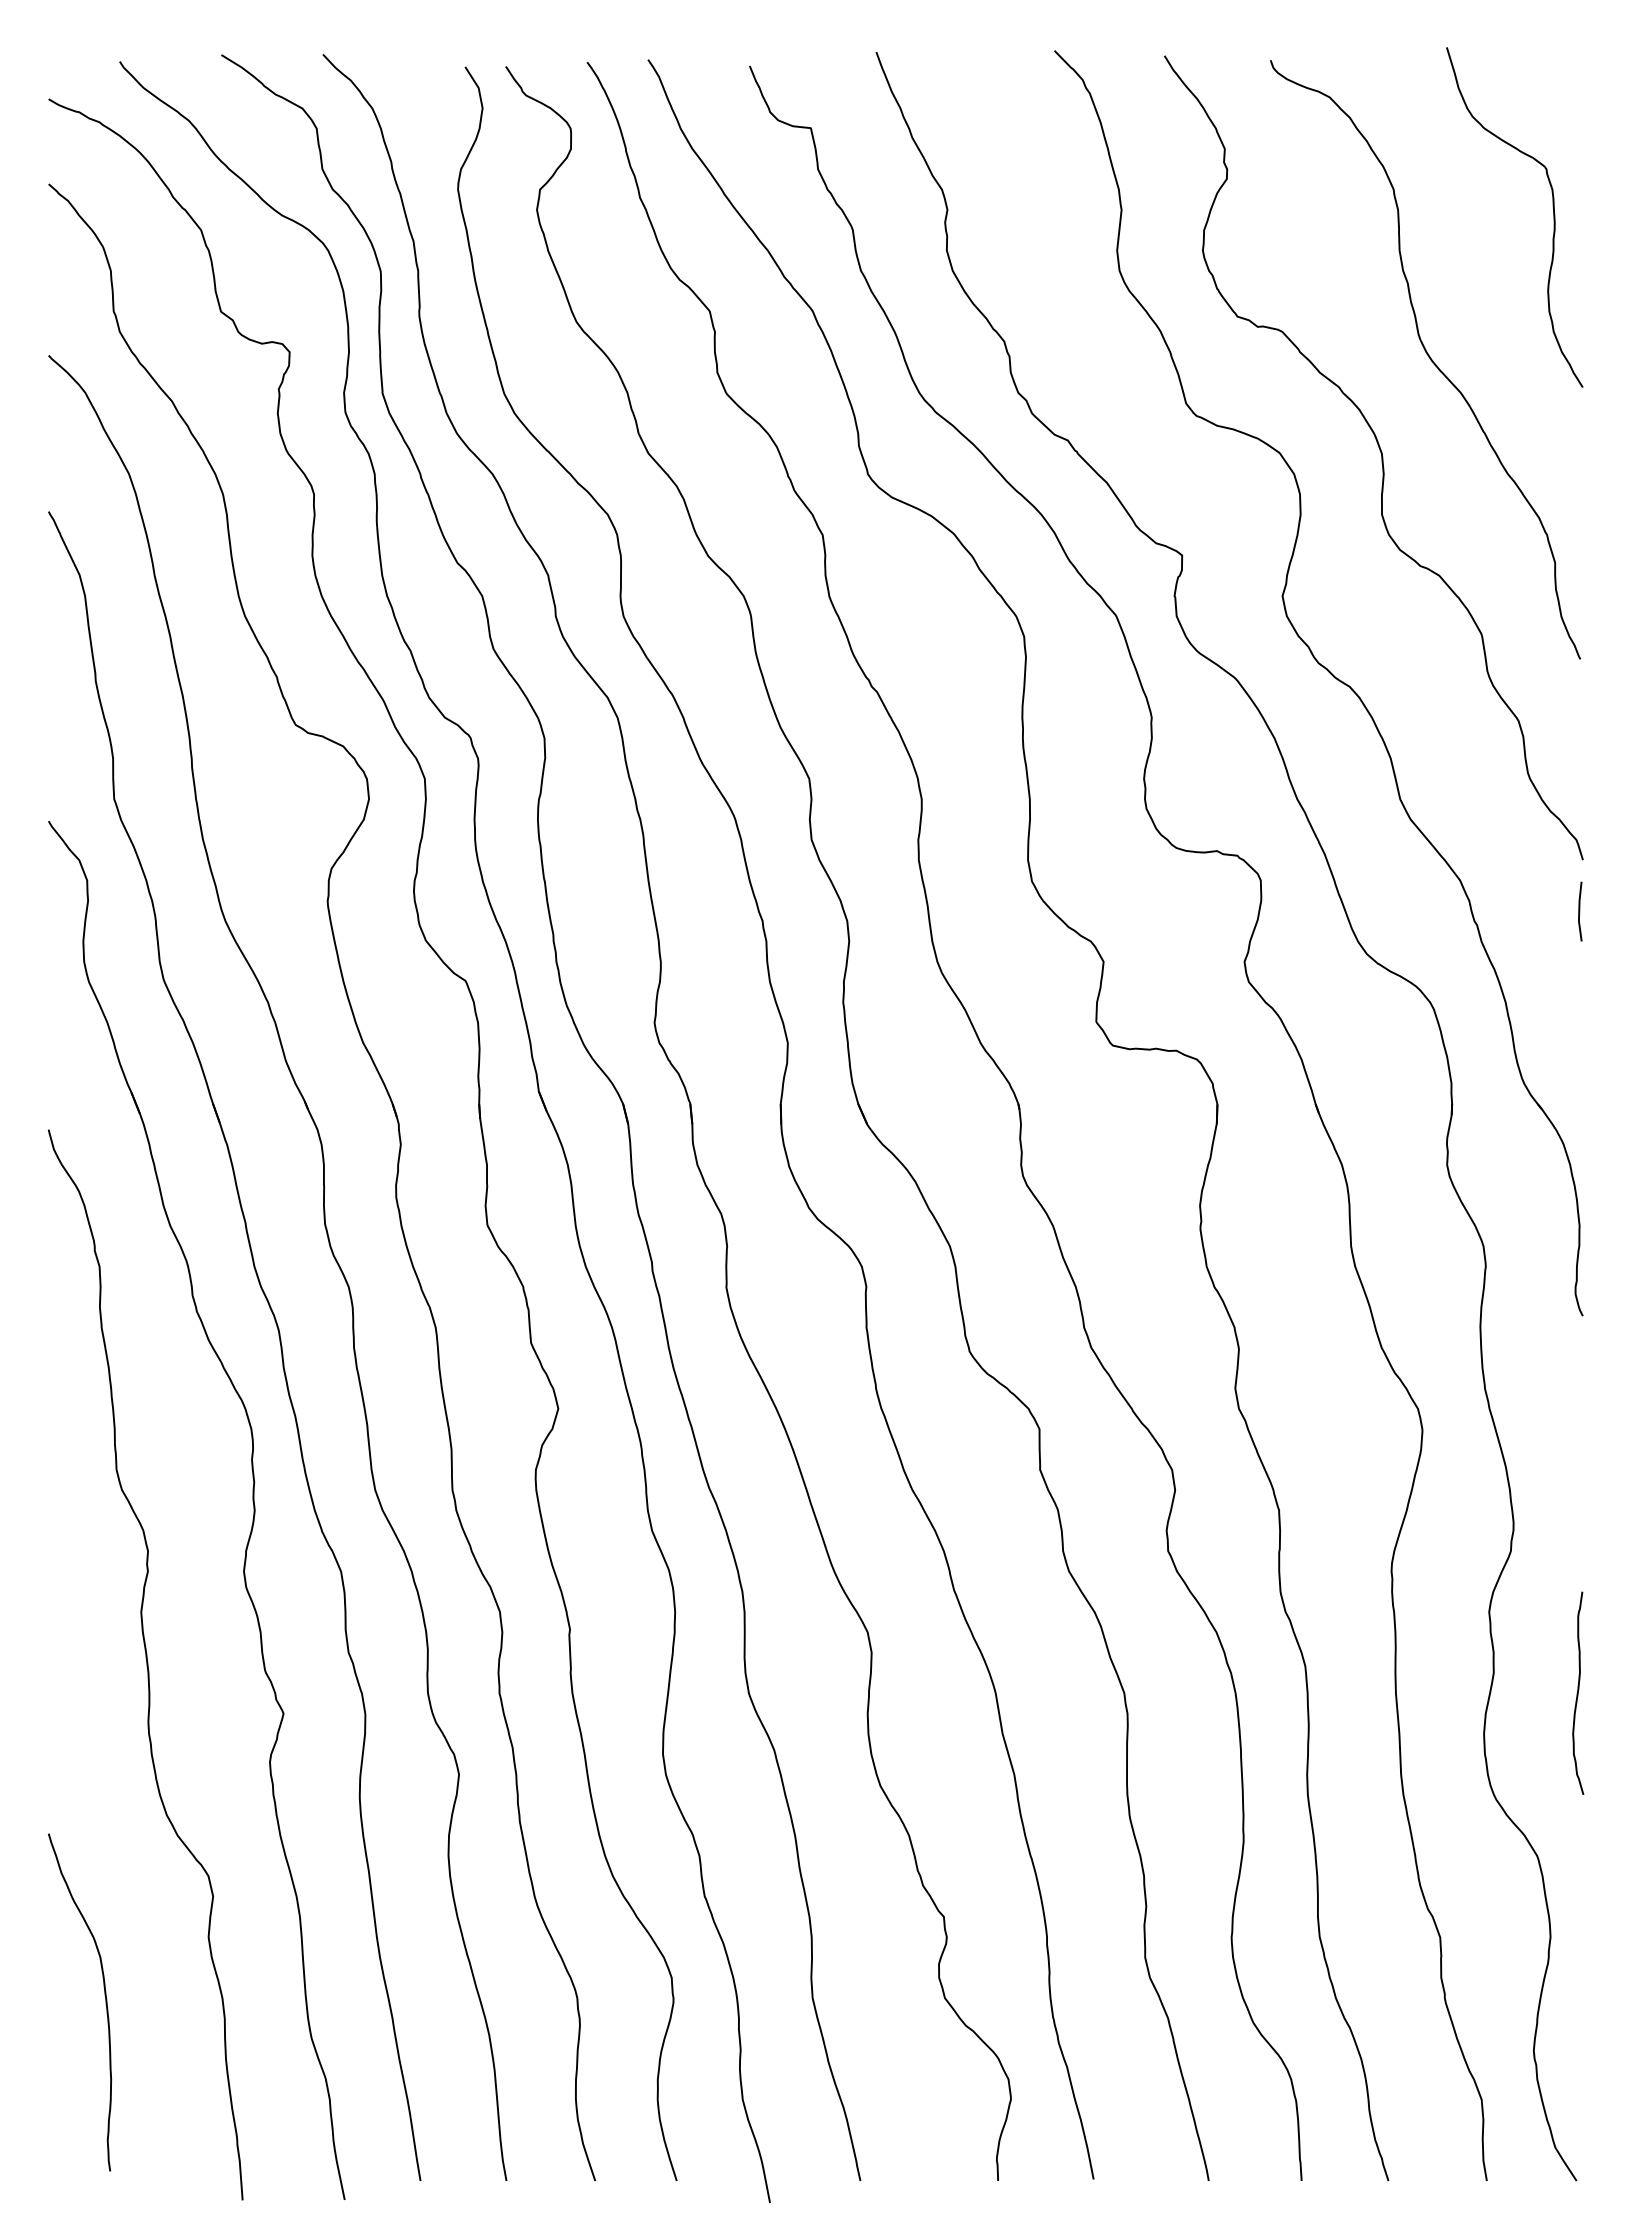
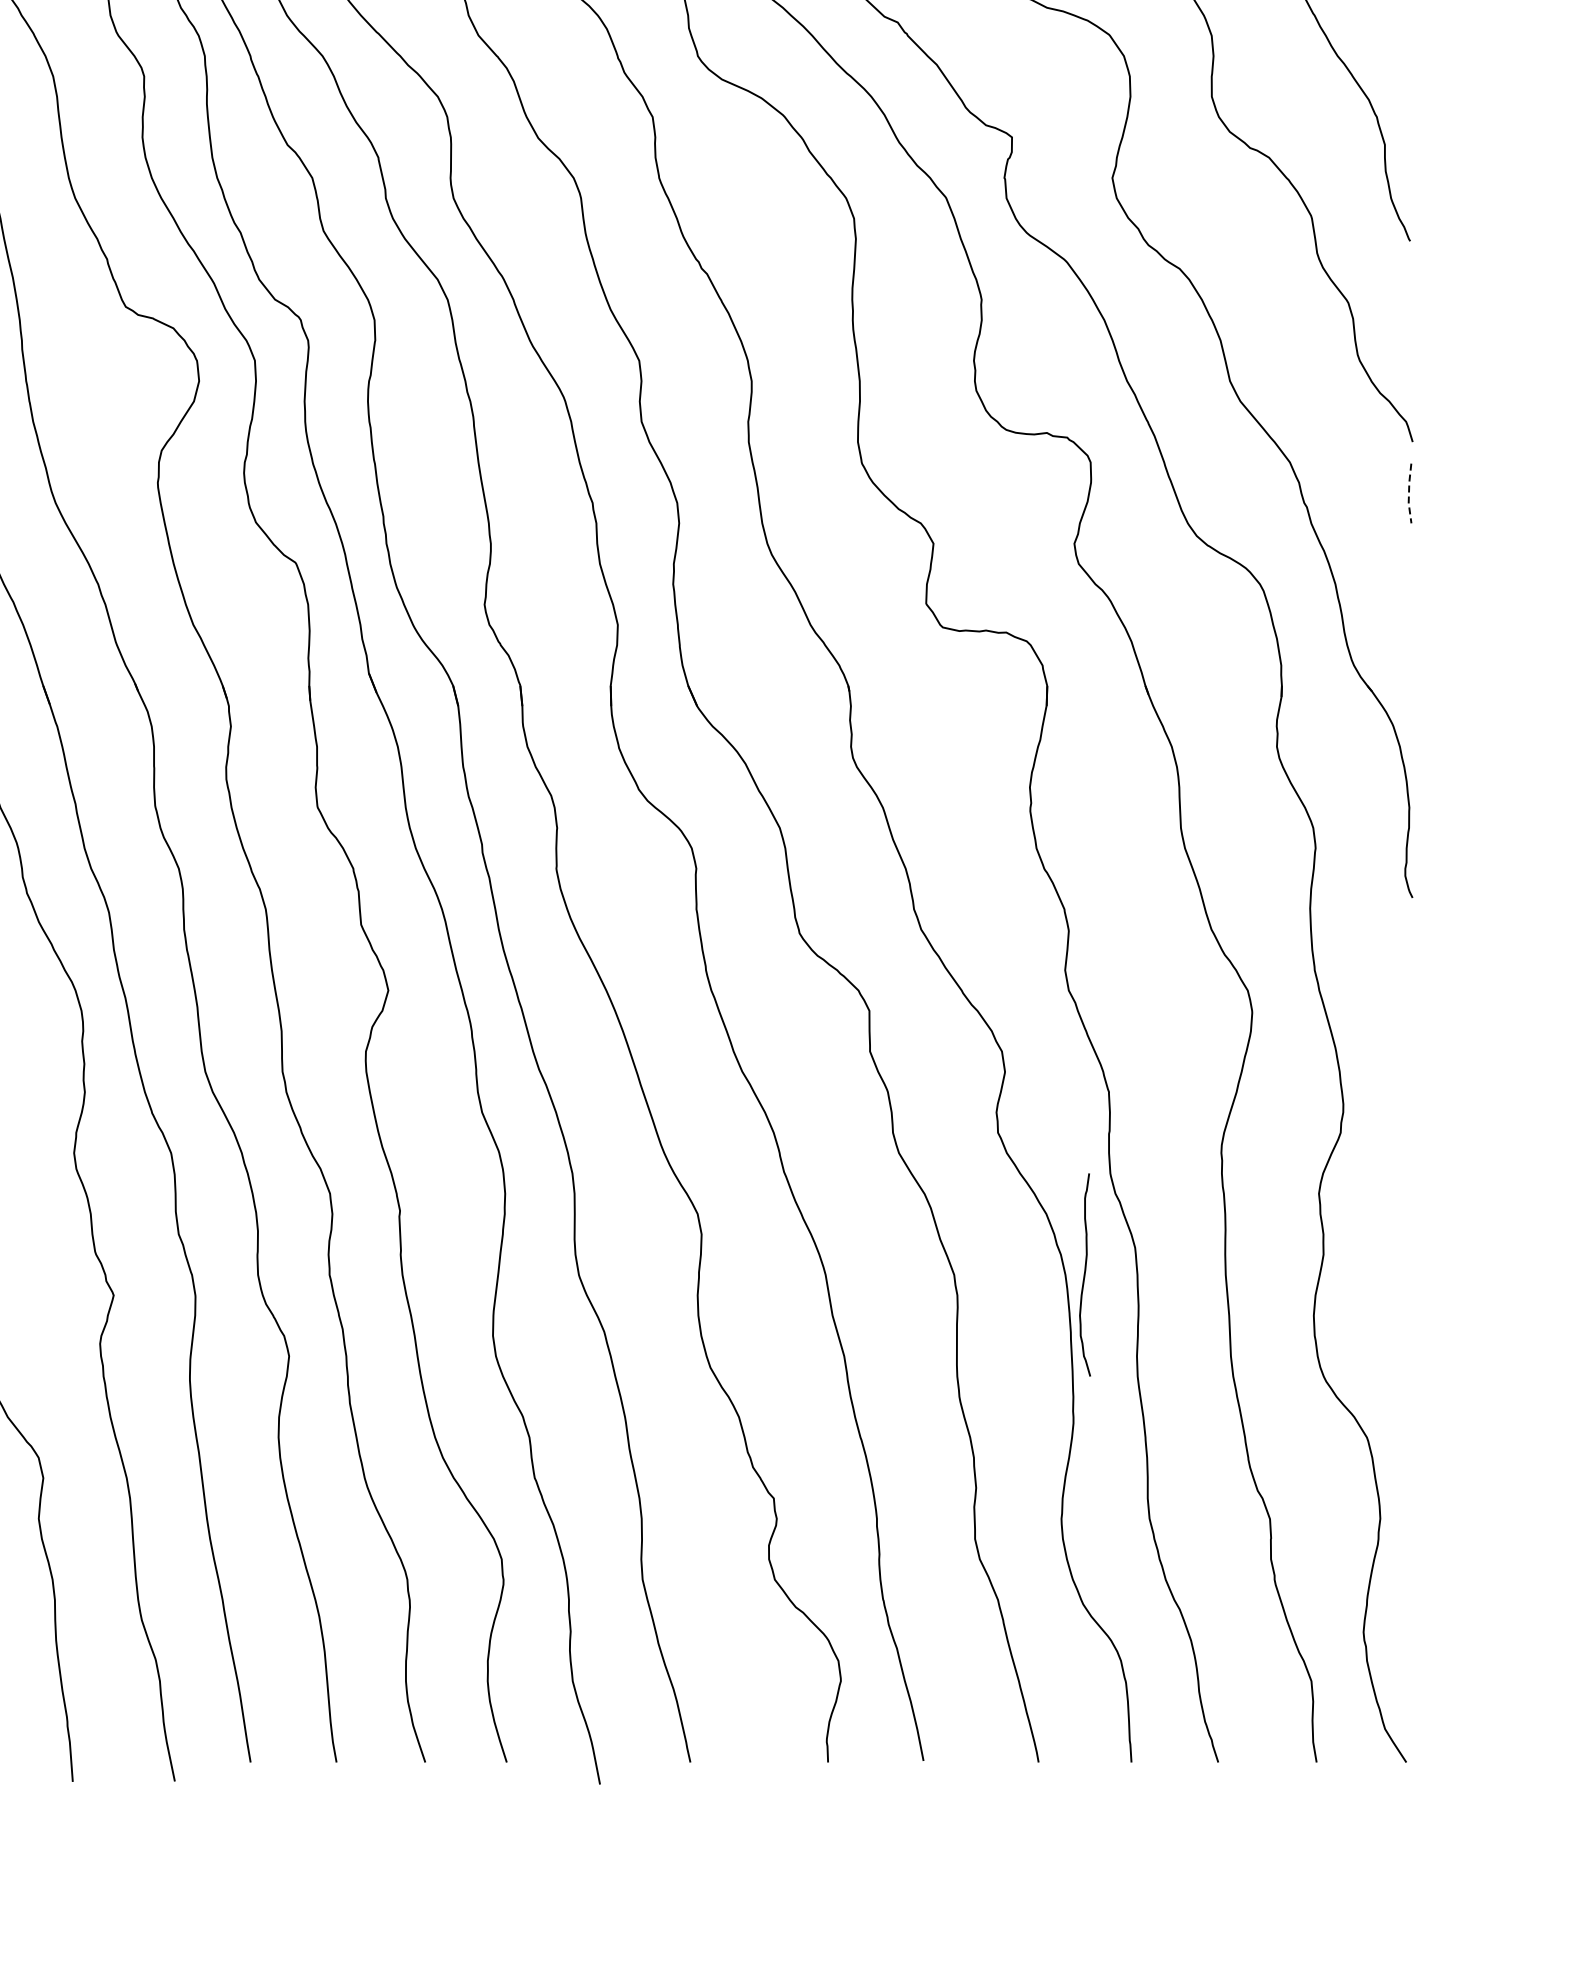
line: (1579, 911) -> (1409, 493), solid -> dashed
curve: (1578, 1692) -> (1085, 1274), moved

